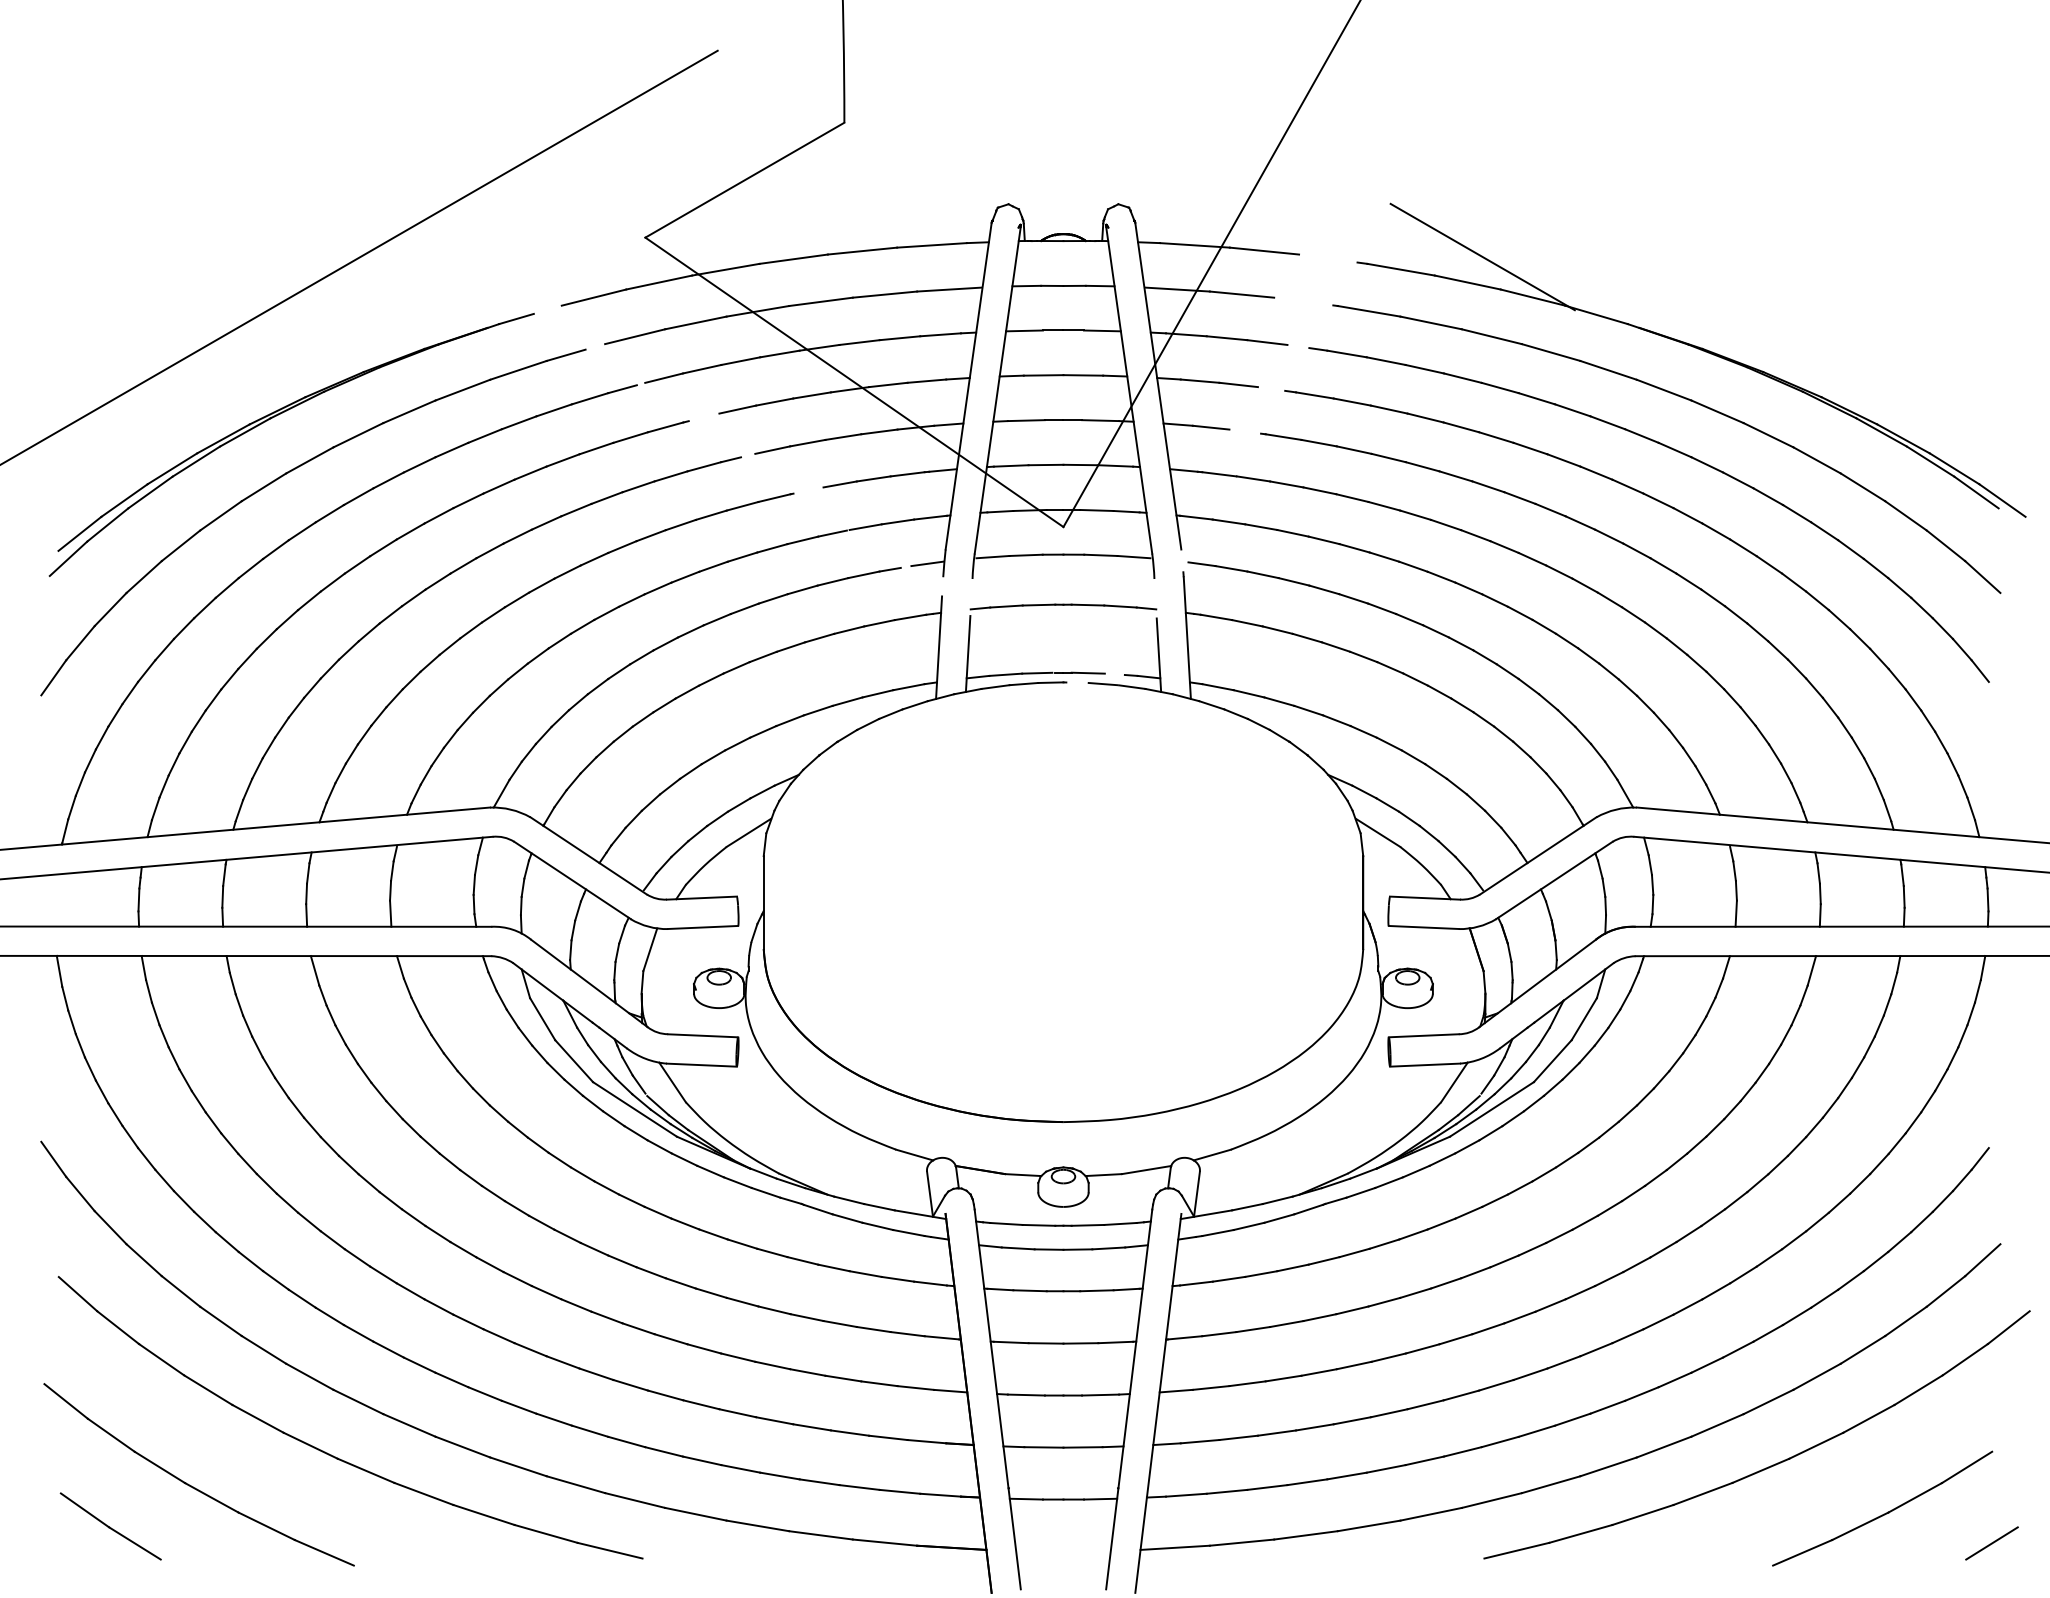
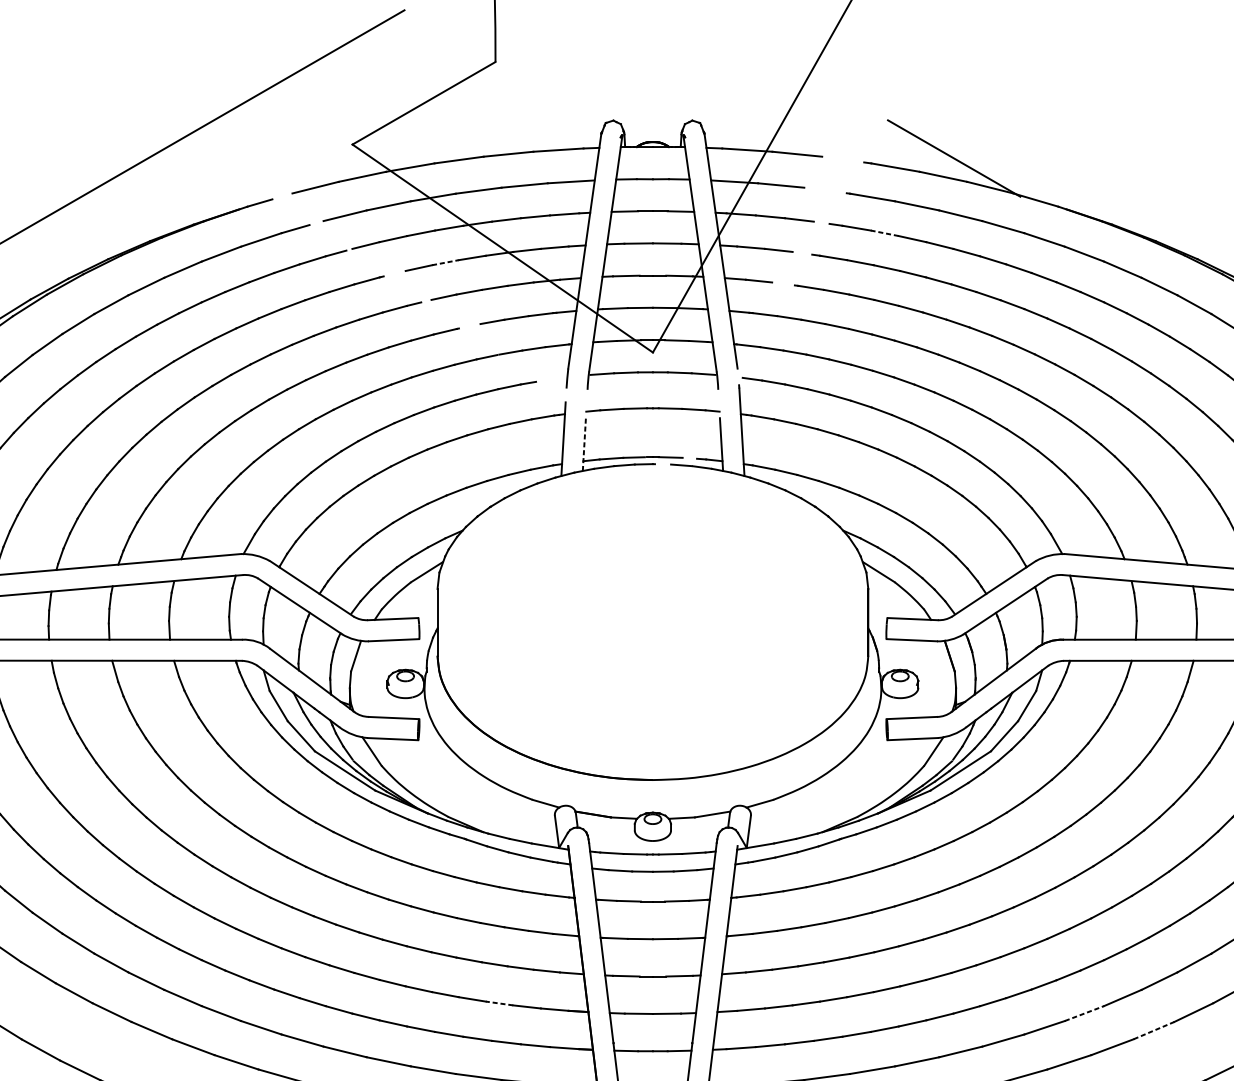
line: (1386, 361) -> (885, 233), solid -> dashed
line: (774, 402) -> (445, 263), solid -> dashed
line: (927, 563) -> (555, 378), removed
line: (968, 653) -> (584, 443), solid -> dashed
line: (849, 1433) -> (499, 1003), solid -> dashed
line: (1664, 1446) -> (1084, 1013), solid -> dashed
line: (1760, 1470) -> (1153, 1030), solid -> dashed

